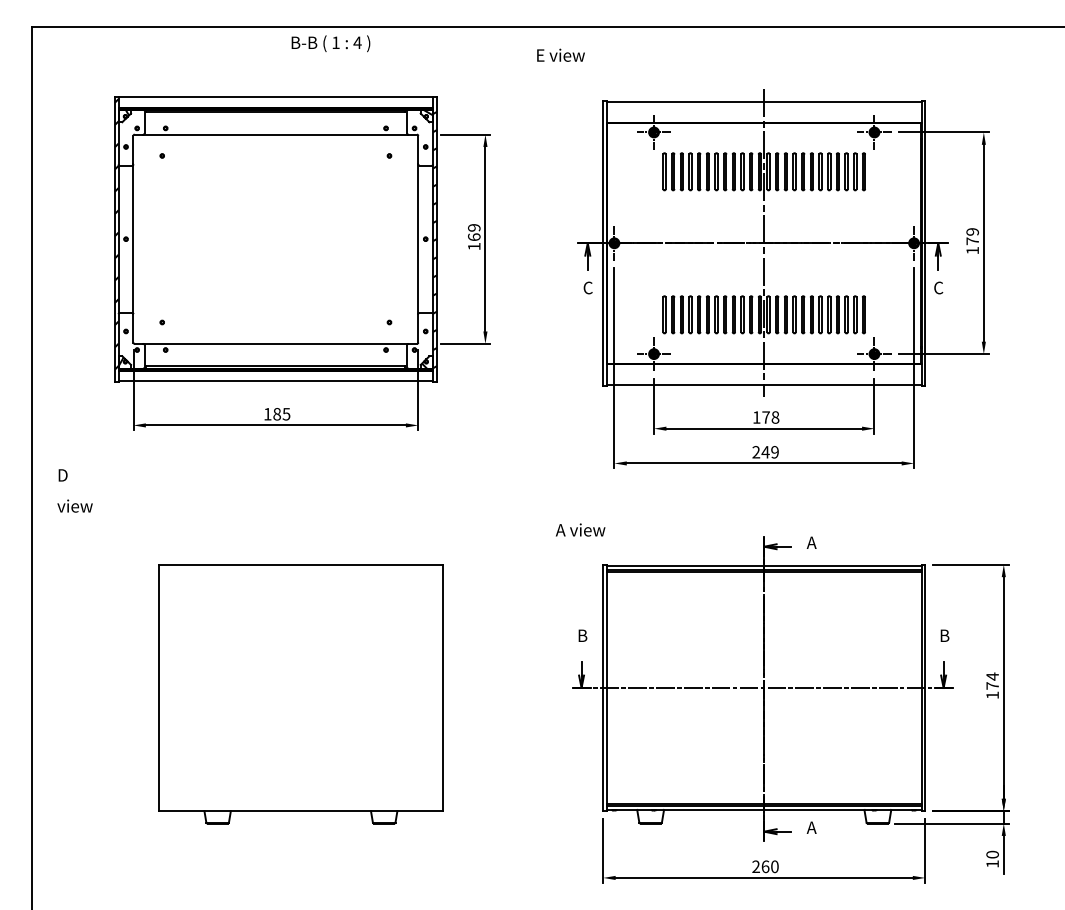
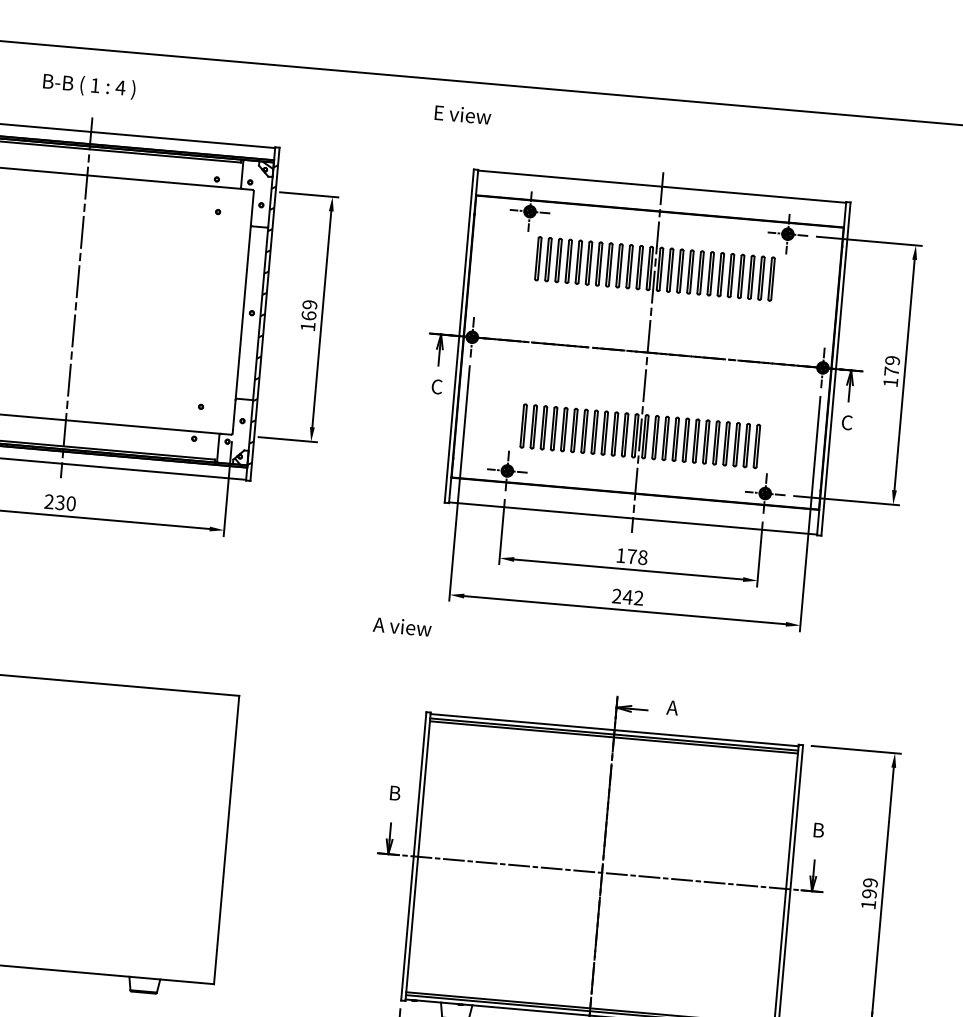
text: (330, 43) -> (88, 85), moved
text: (560, 54) -> (462, 113), moved
line: (275, 239) -> (76, 298), added
text: (277, 413) -> (60, 501), 185 -> 230
text: (774, 452) -> (638, 598), 249 -> 242
text: (580, 529) -> (402, 626), moved
text: (992, 680) -> (869, 887), 174 -> 199

